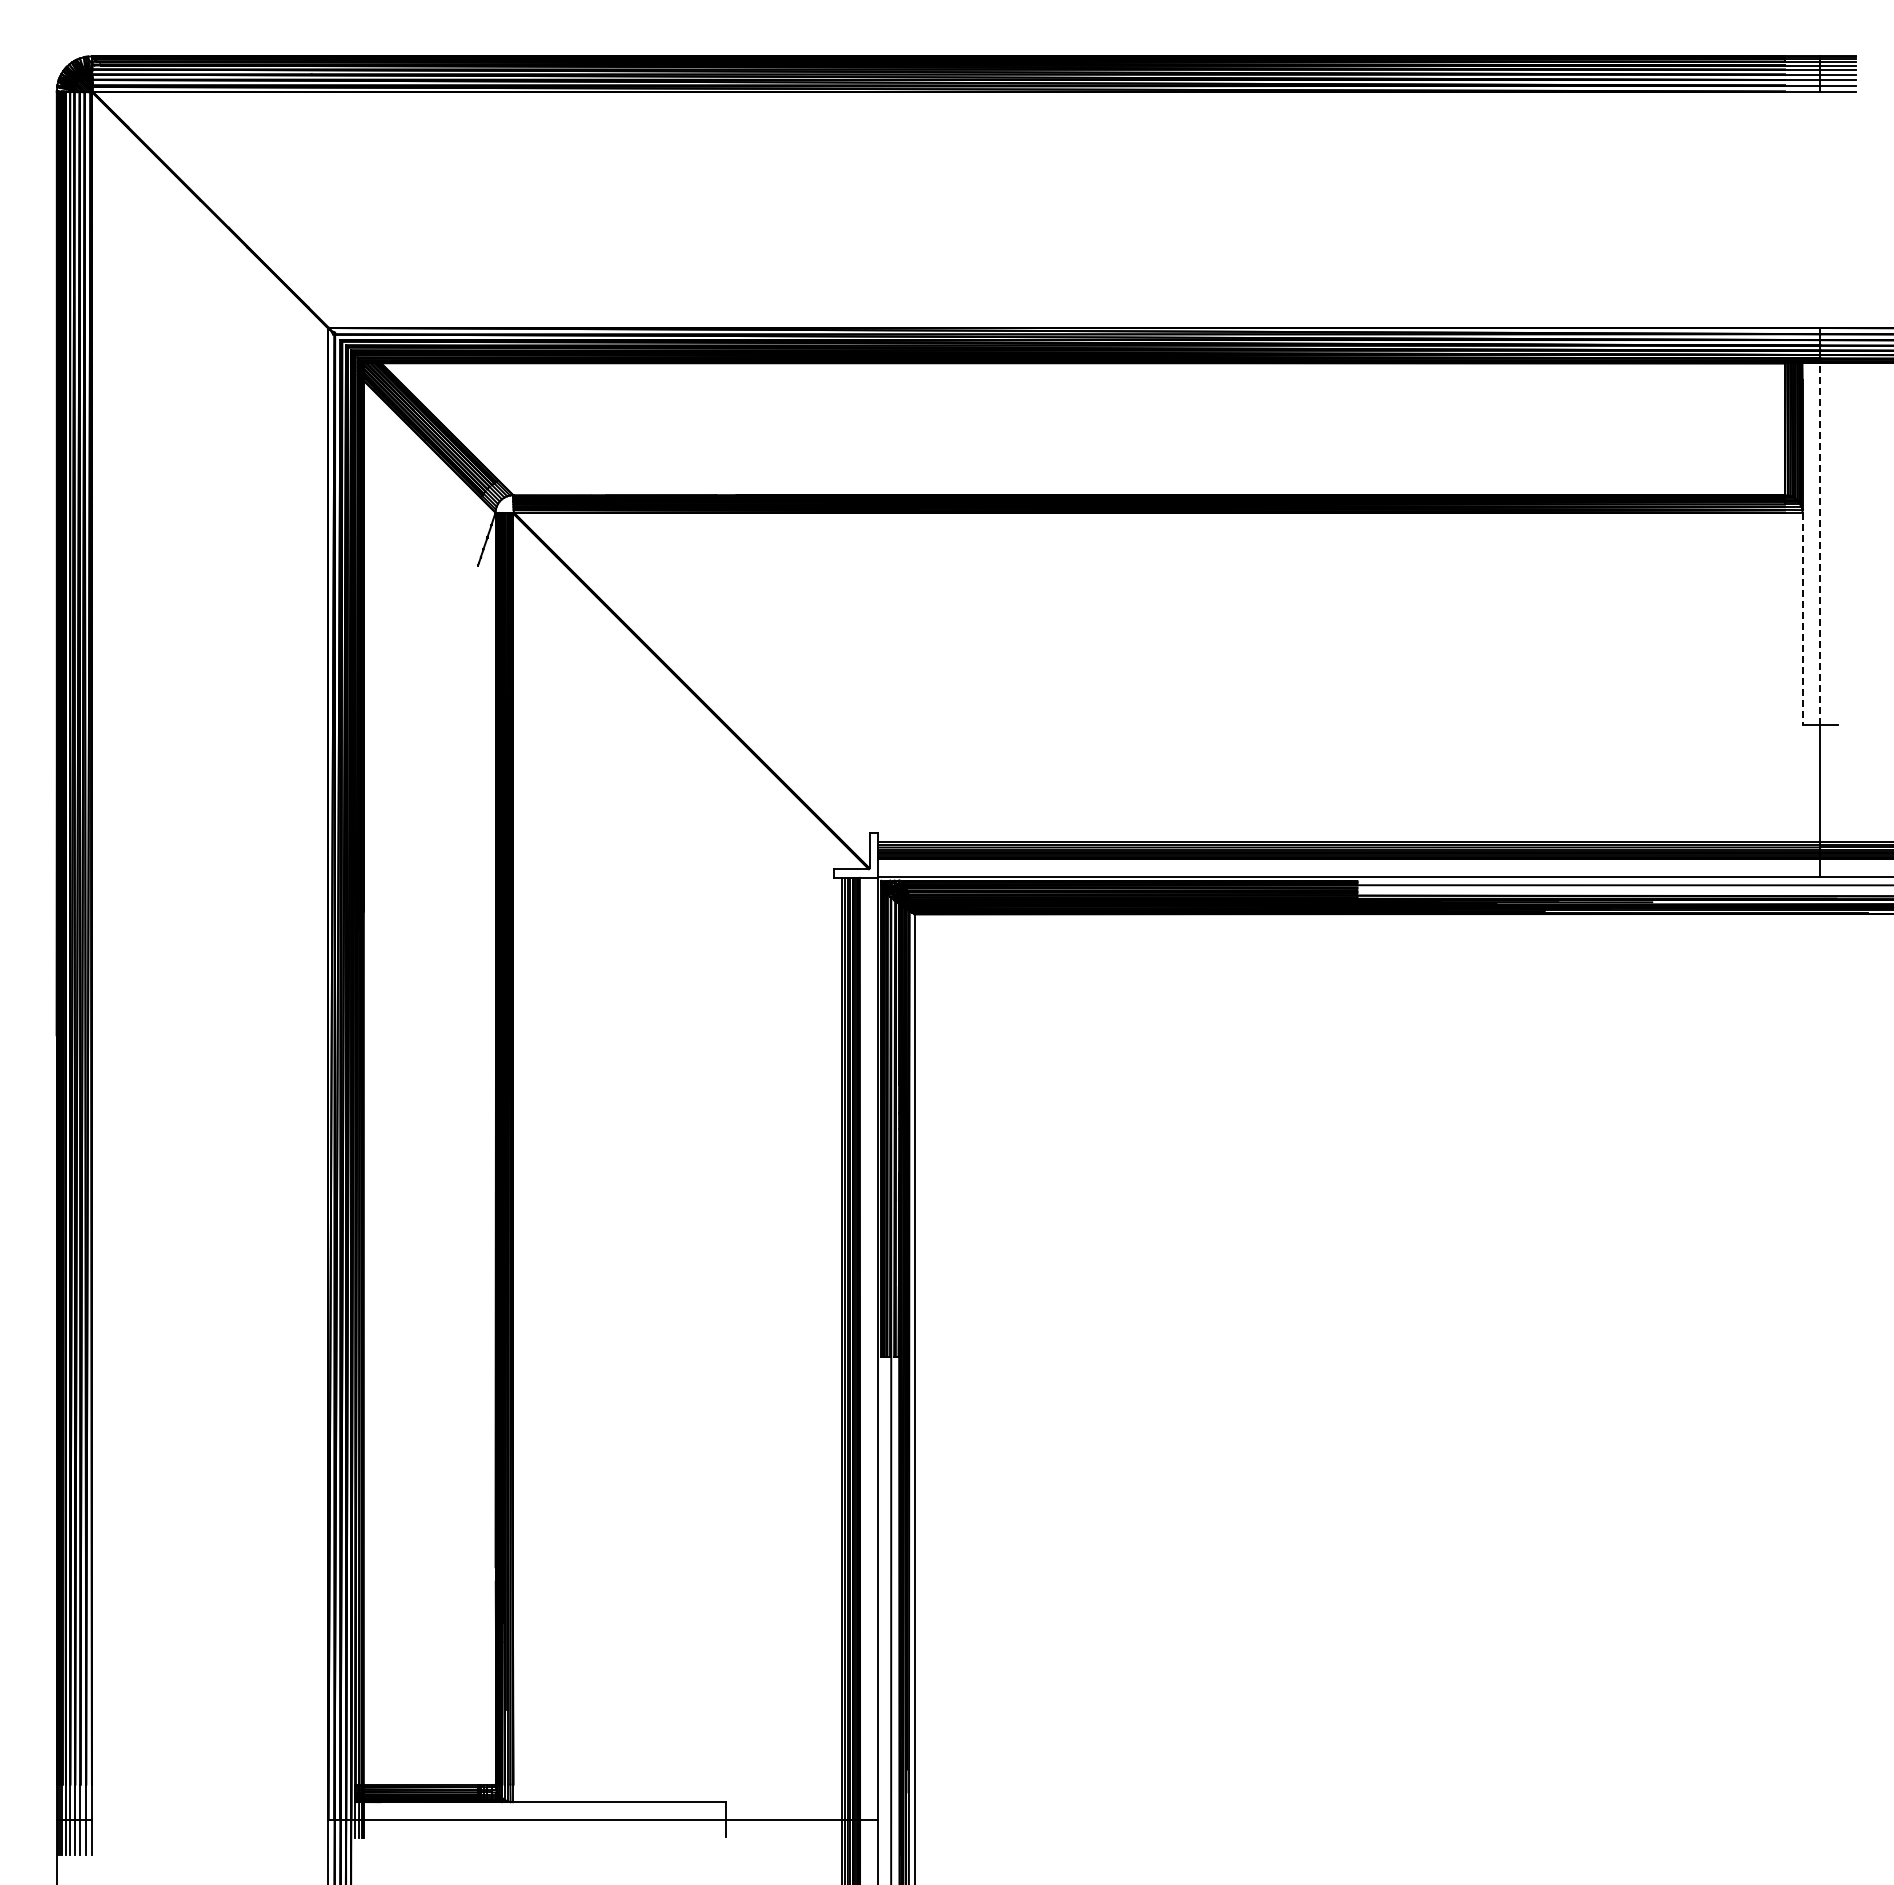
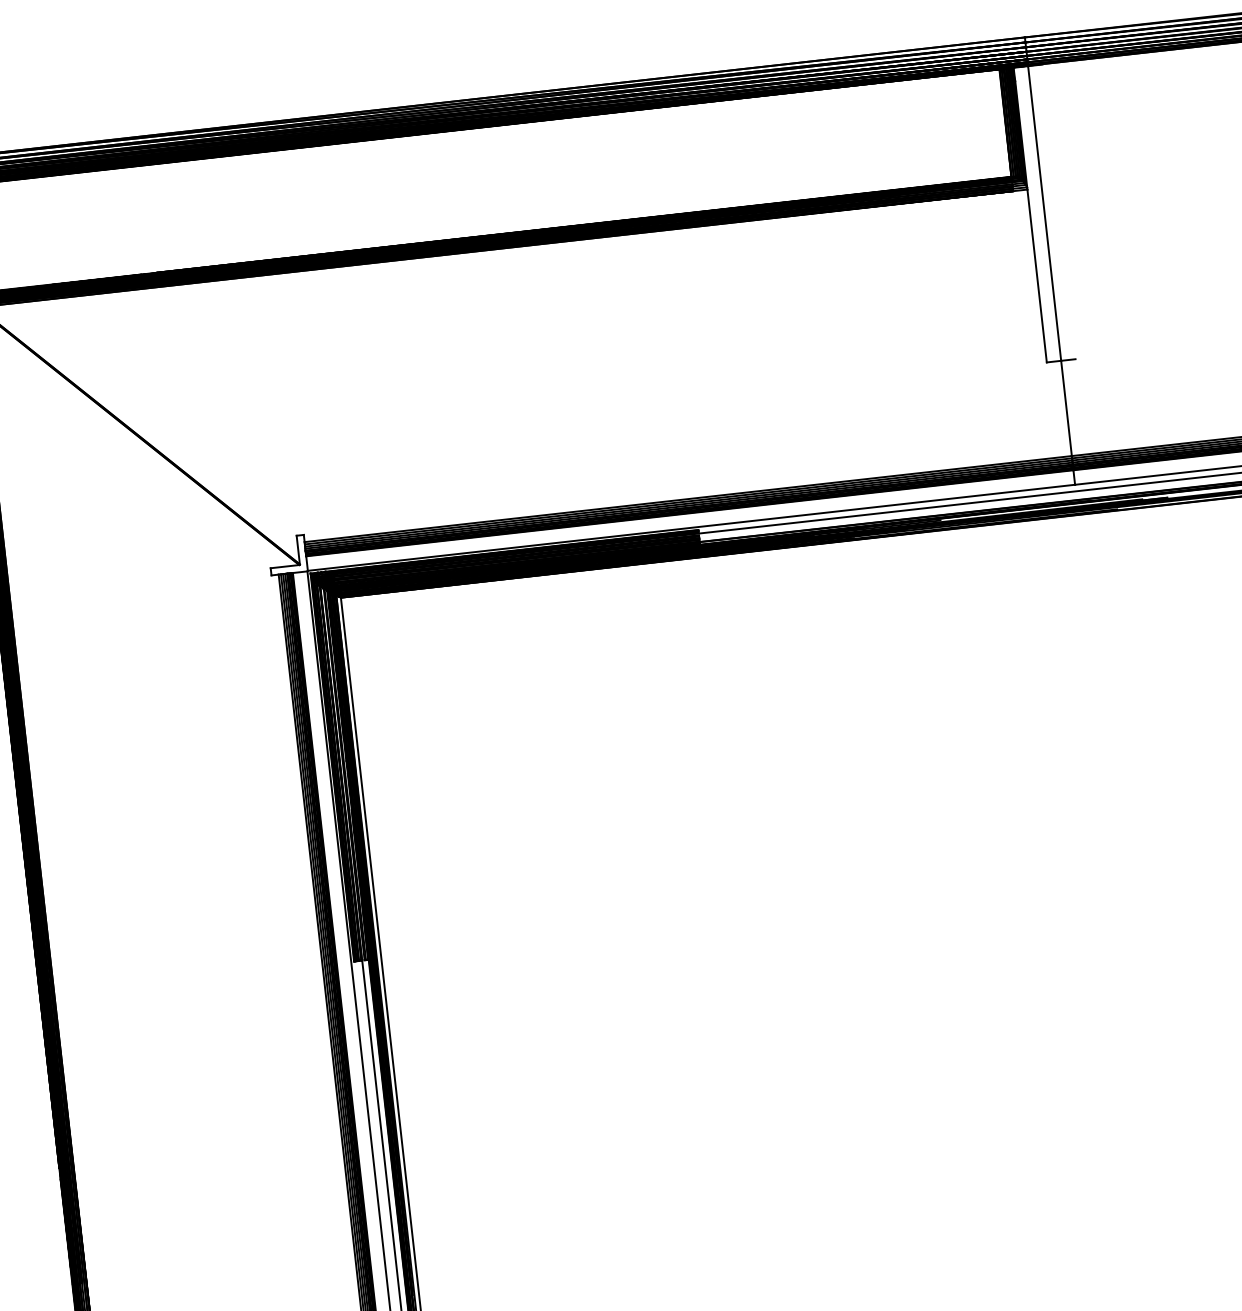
line: (1820, 544) -> (1044, 213), dashed -> solid
line: (1802, 619) -> (1037, 276), dashed -> solid

